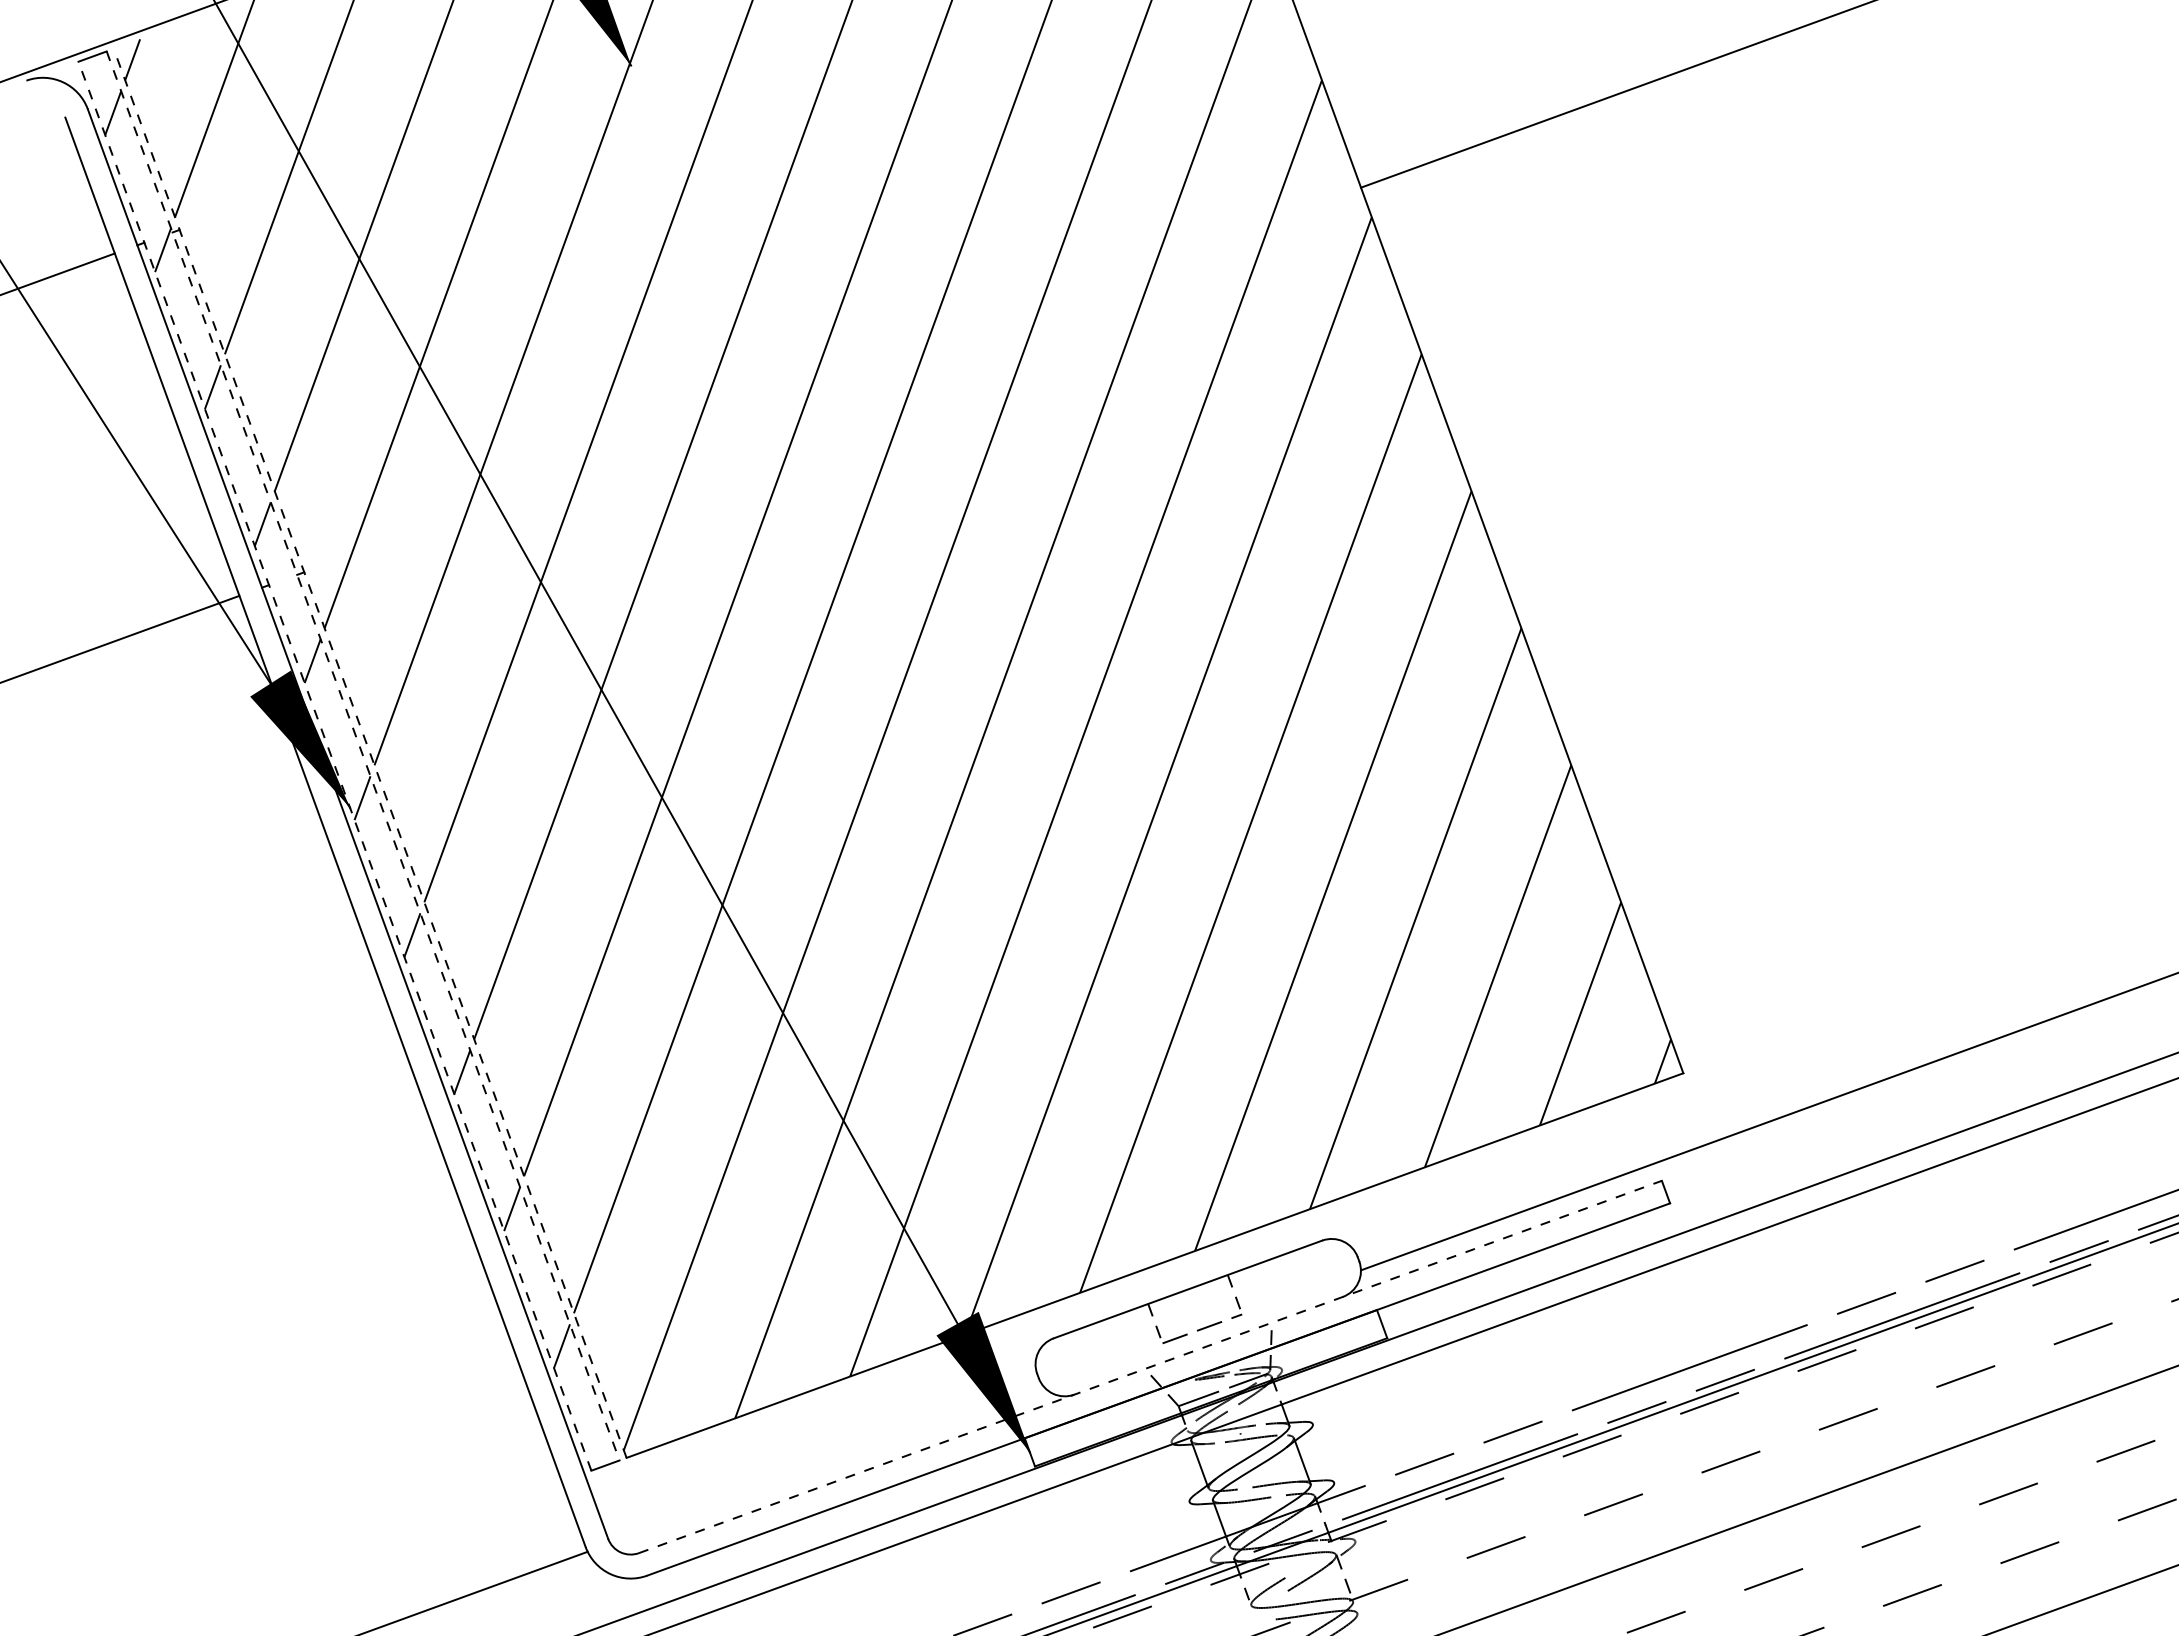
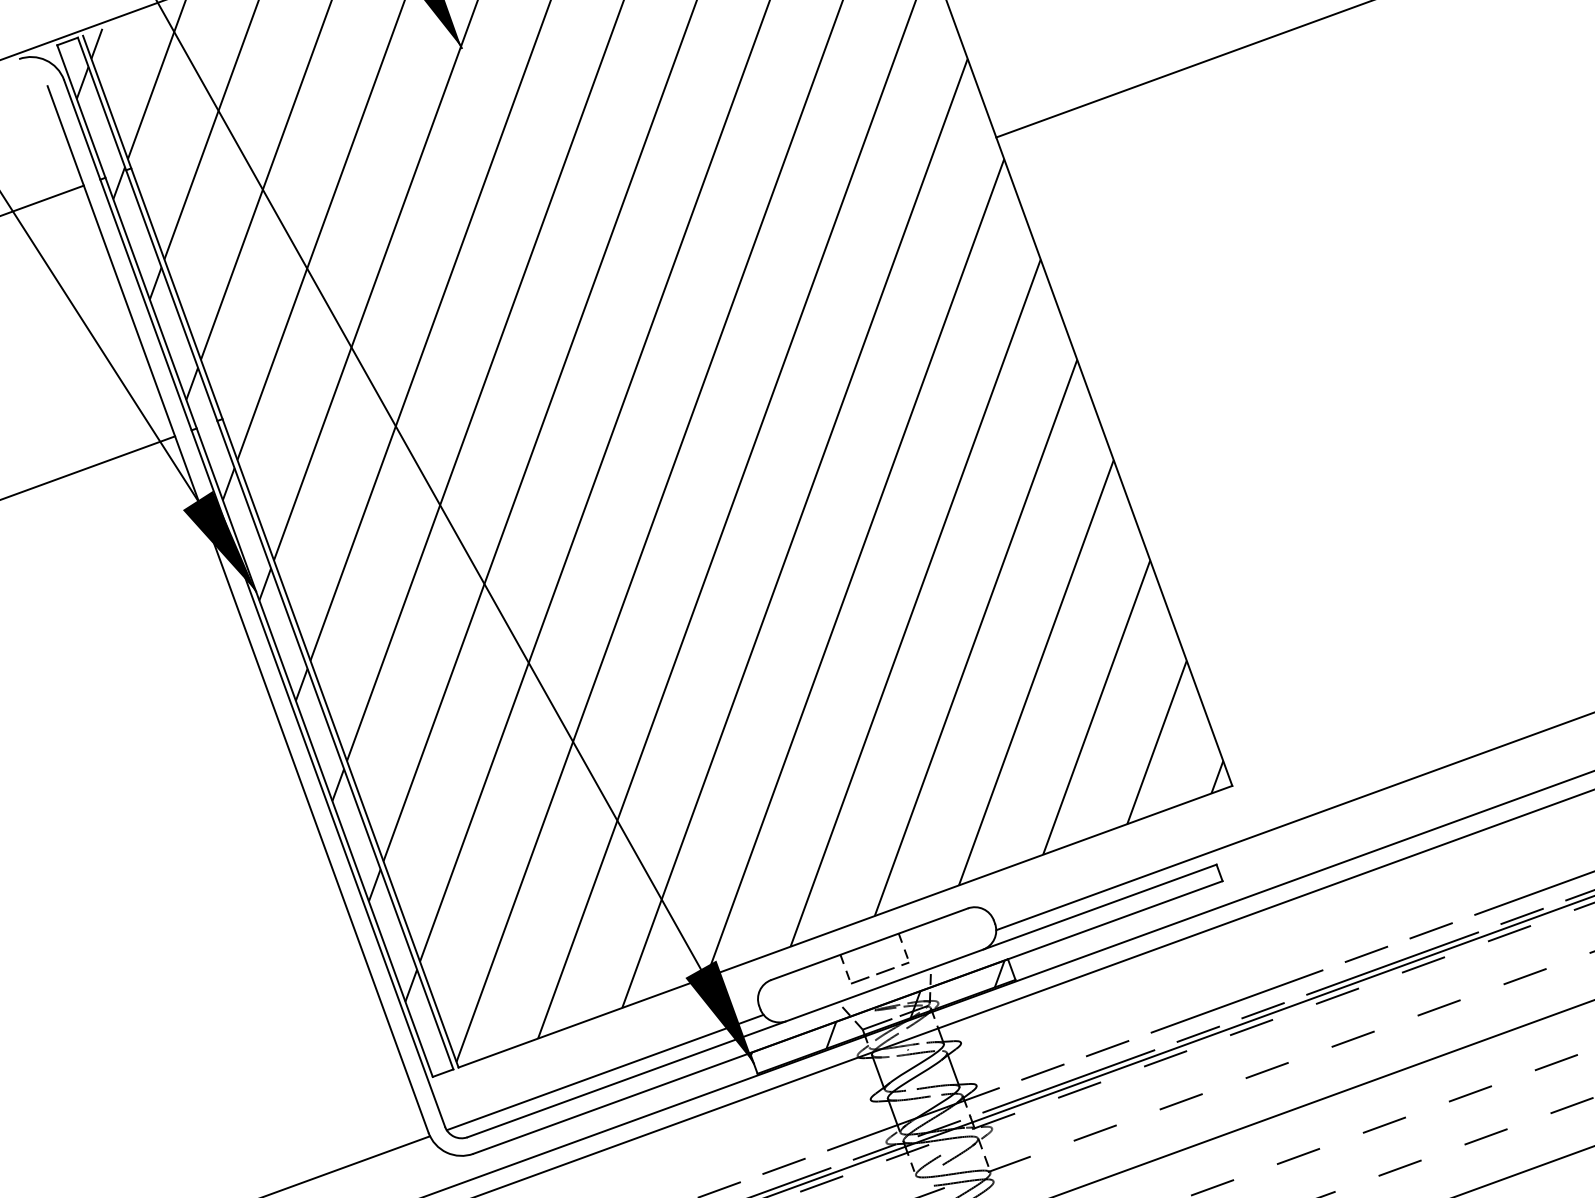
line: (370, 753) -> (271, 551), dashed -> solid
line: (363, 755) -> (265, 553), dashed -> solid
line: (334, 766) -> (244, 561), dashed -> solid
line: (1150, 1366) -> (842, 1000), dashed -> solid
hatch: (1198, 1376) -> (877, 1007), added
line: (826, 1464) -> (604, 1072), added

